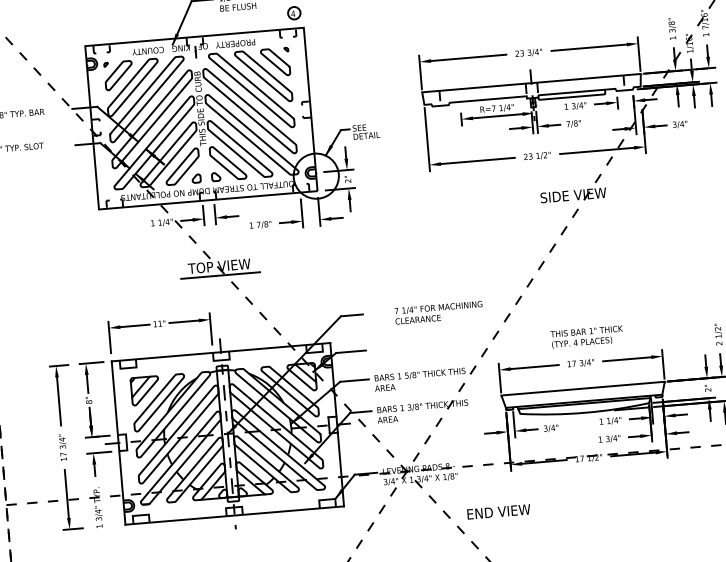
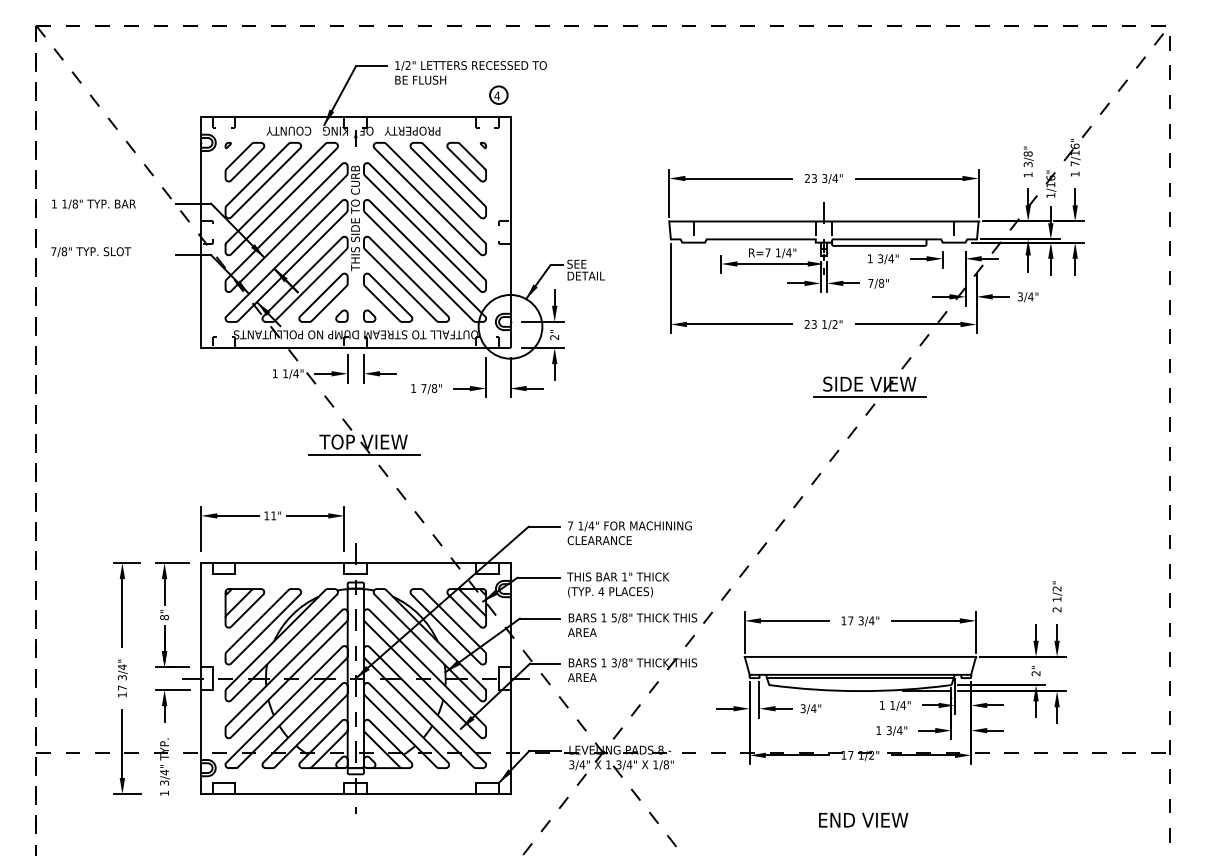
line: (574, 204) -> (869, 397), added
text: (438, 312) -> (629, 533), moved
text: (587, 336) -> (618, 584), moved
text: (498, 512) -> (863, 820), moved

